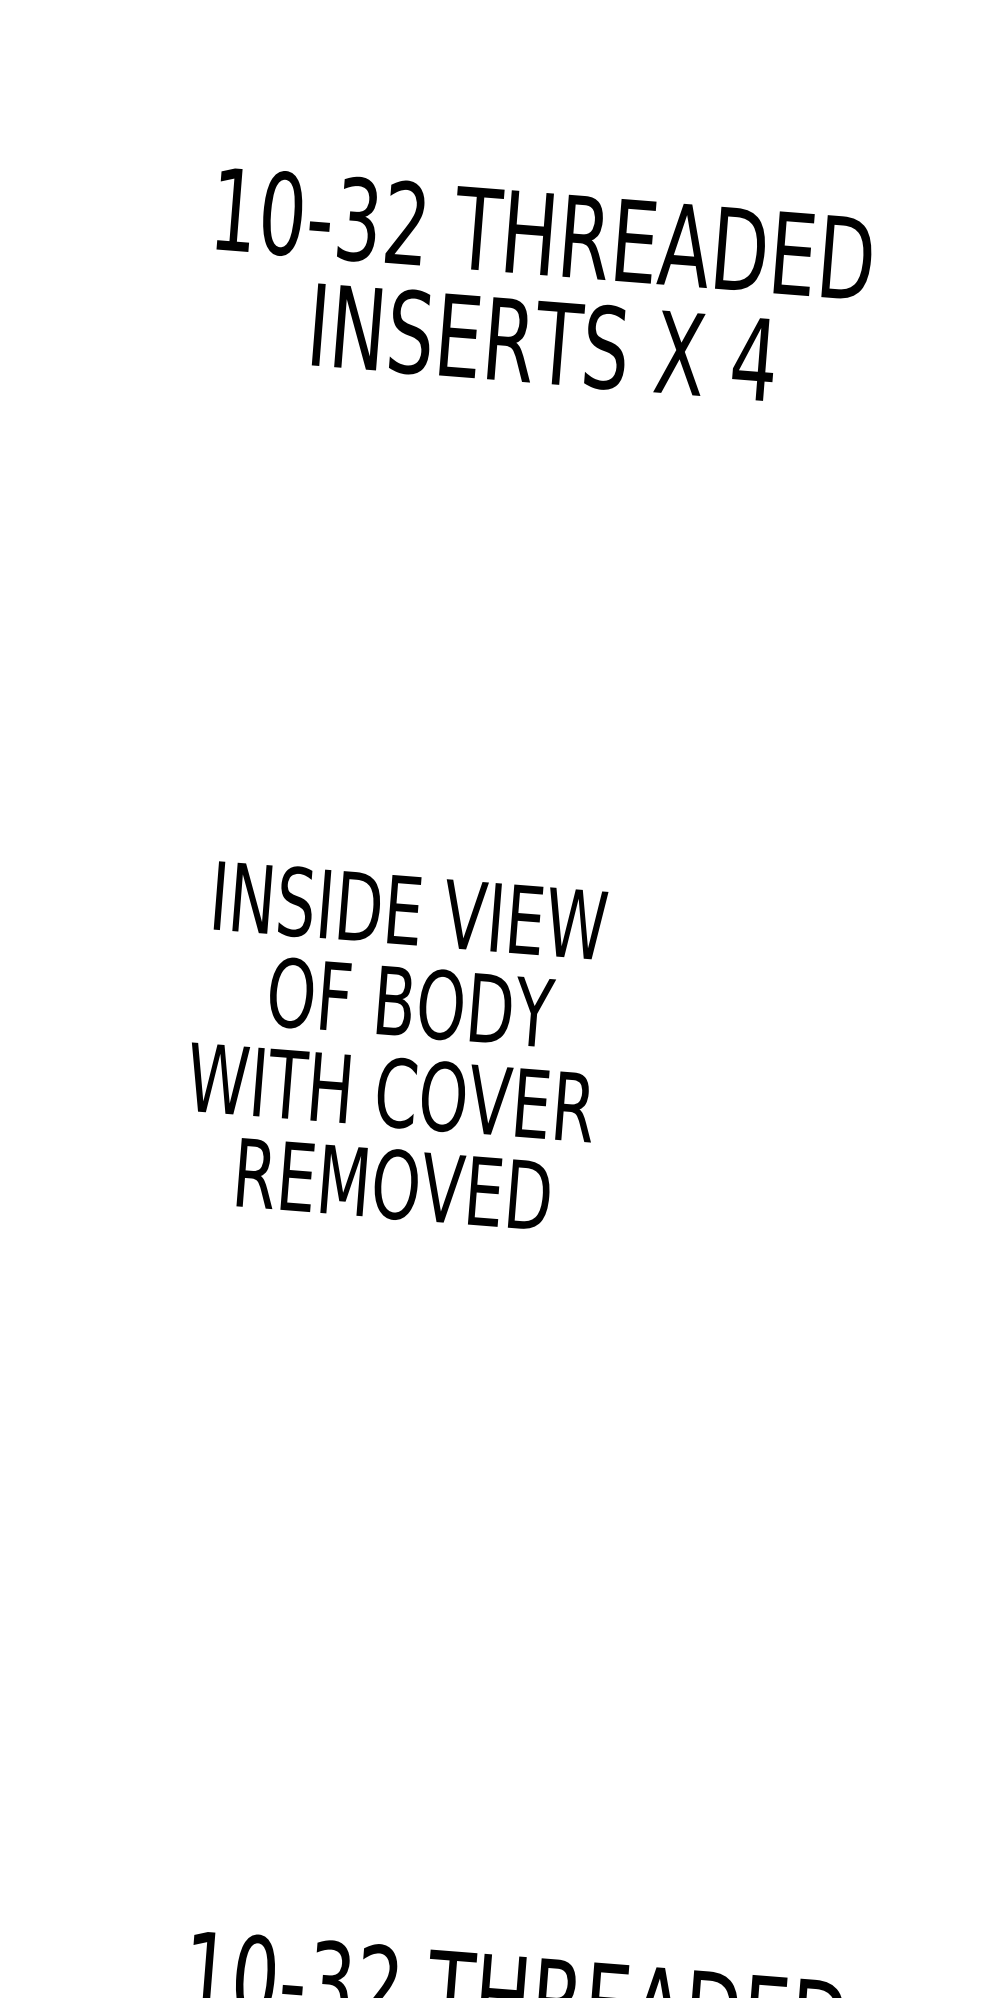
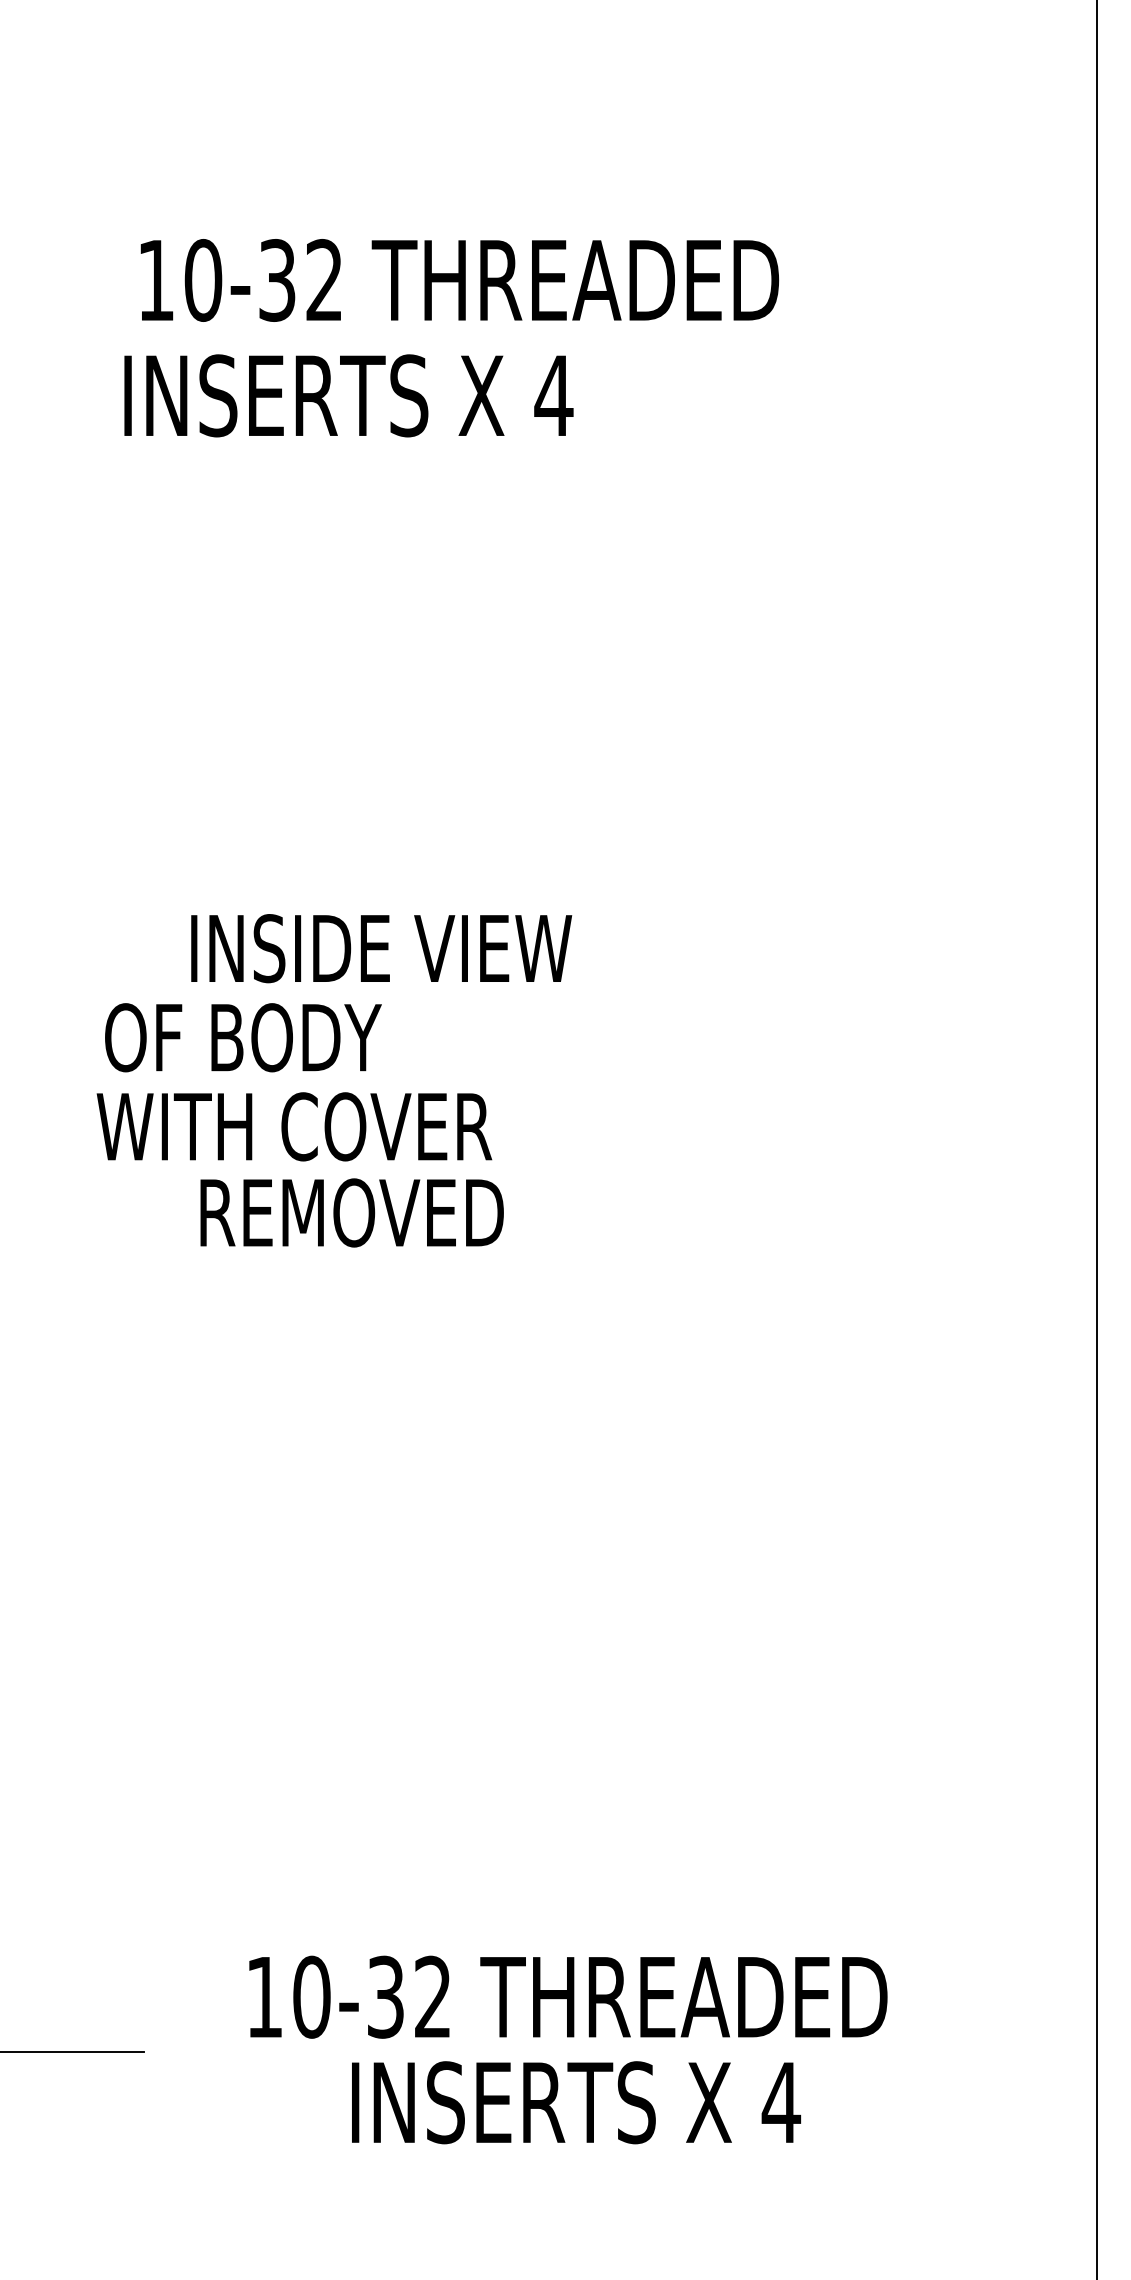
text: (544, 342) -> (348, 395), moved
text: (411, 1002) -> (243, 1037), moved
text: (391, 1092) -> (294, 1126), moved
text: (393, 1183) -> (351, 1212), moved

